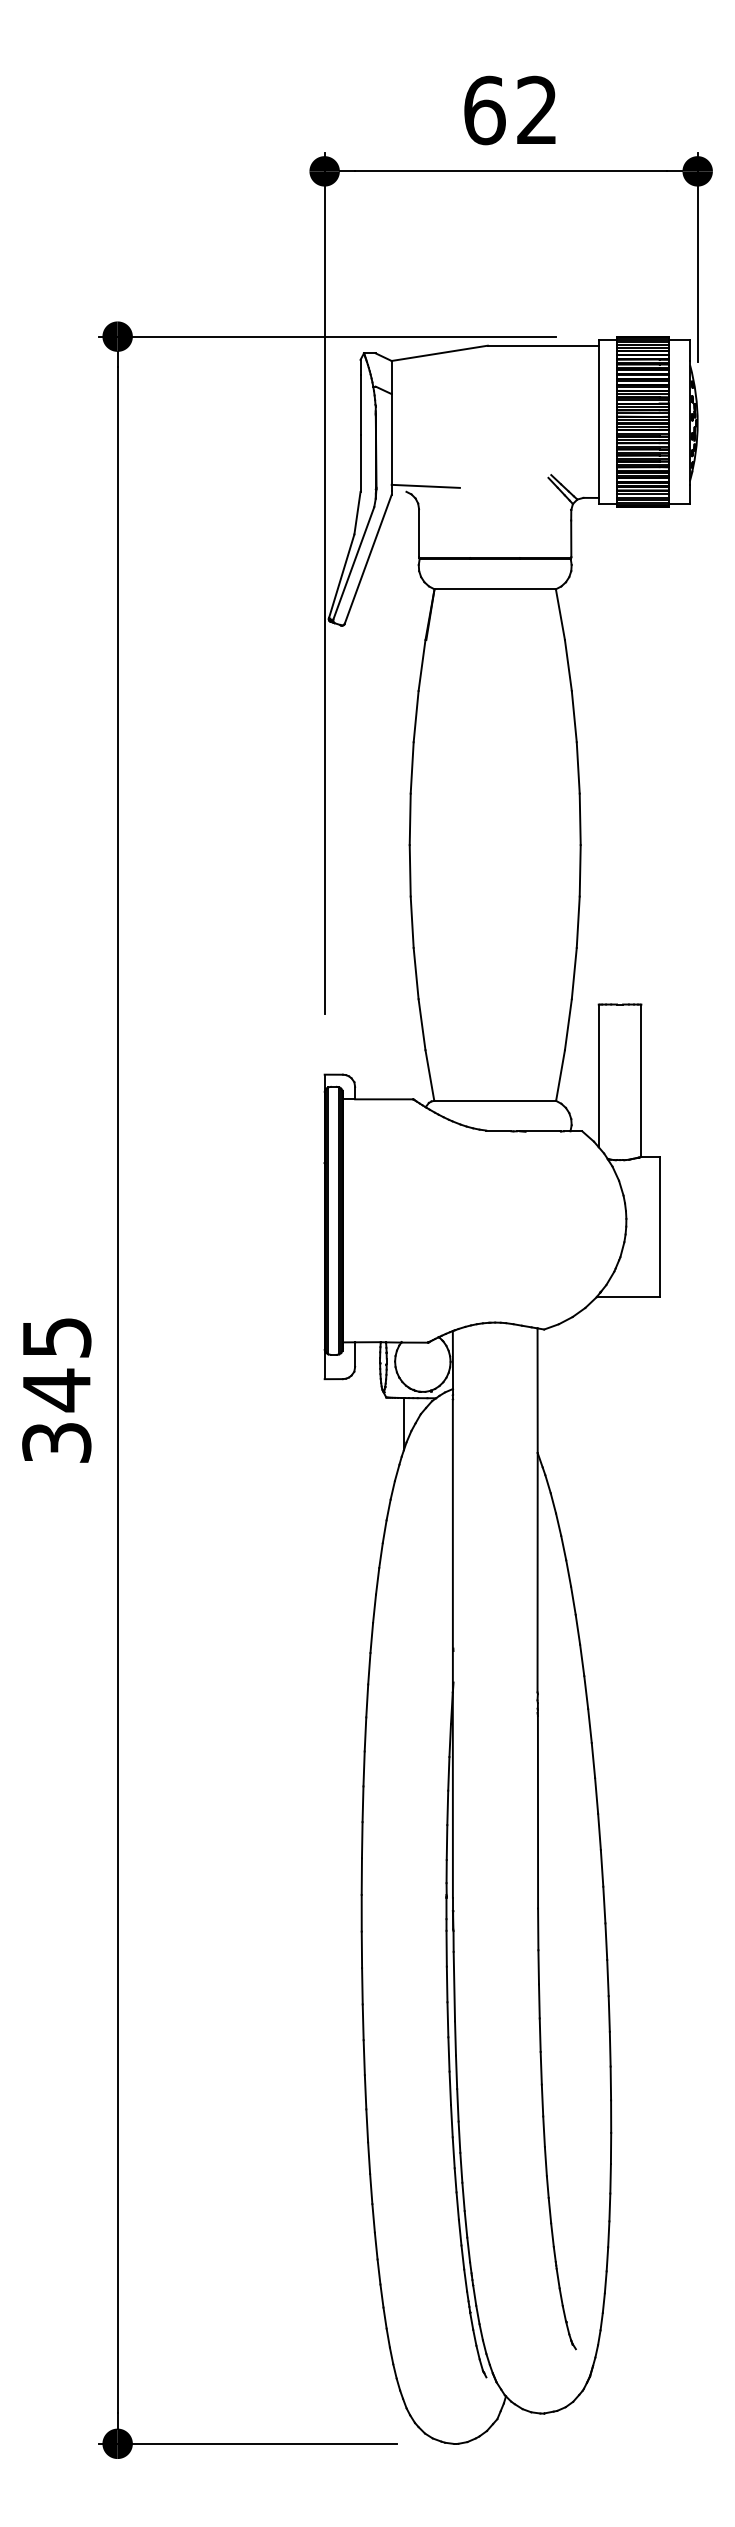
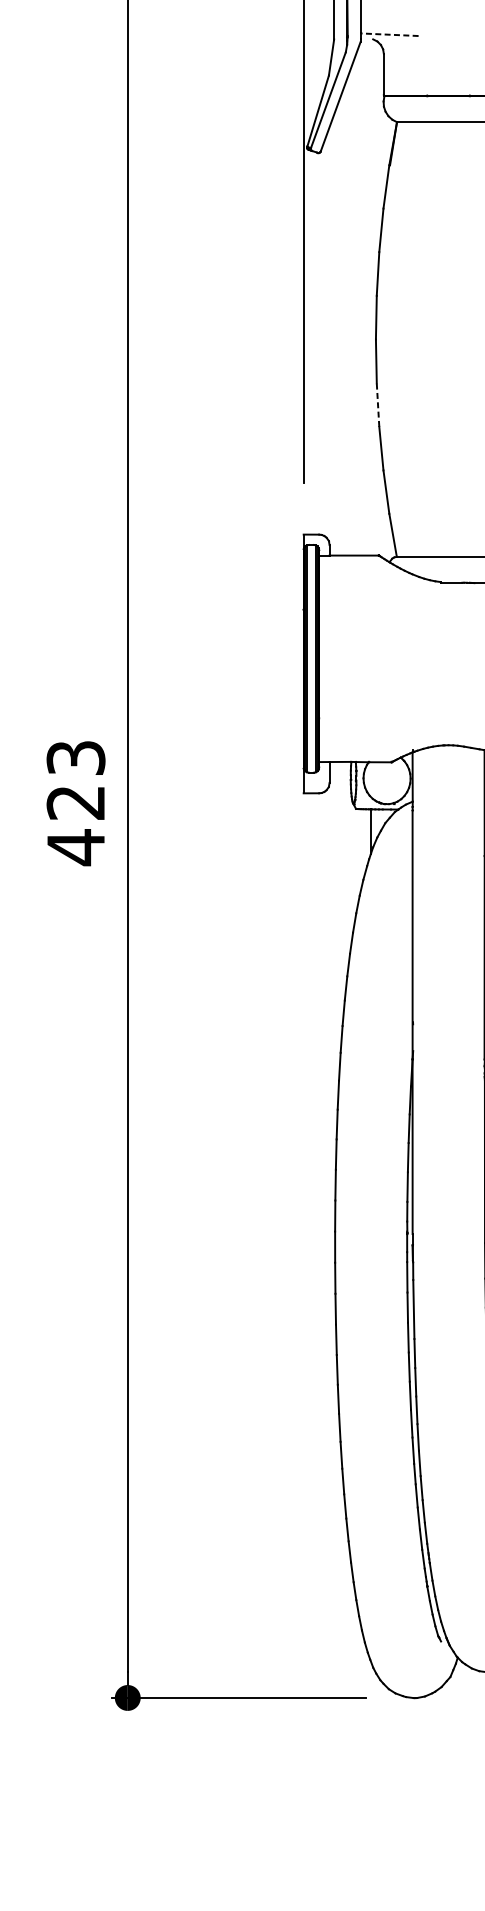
line: (425, 486) -> (389, 34), solid -> dashed
line: (412, 922) -> (378, 405), solid -> dashed
text: (56, 1391) -> (75, 803), 345 -> 423

